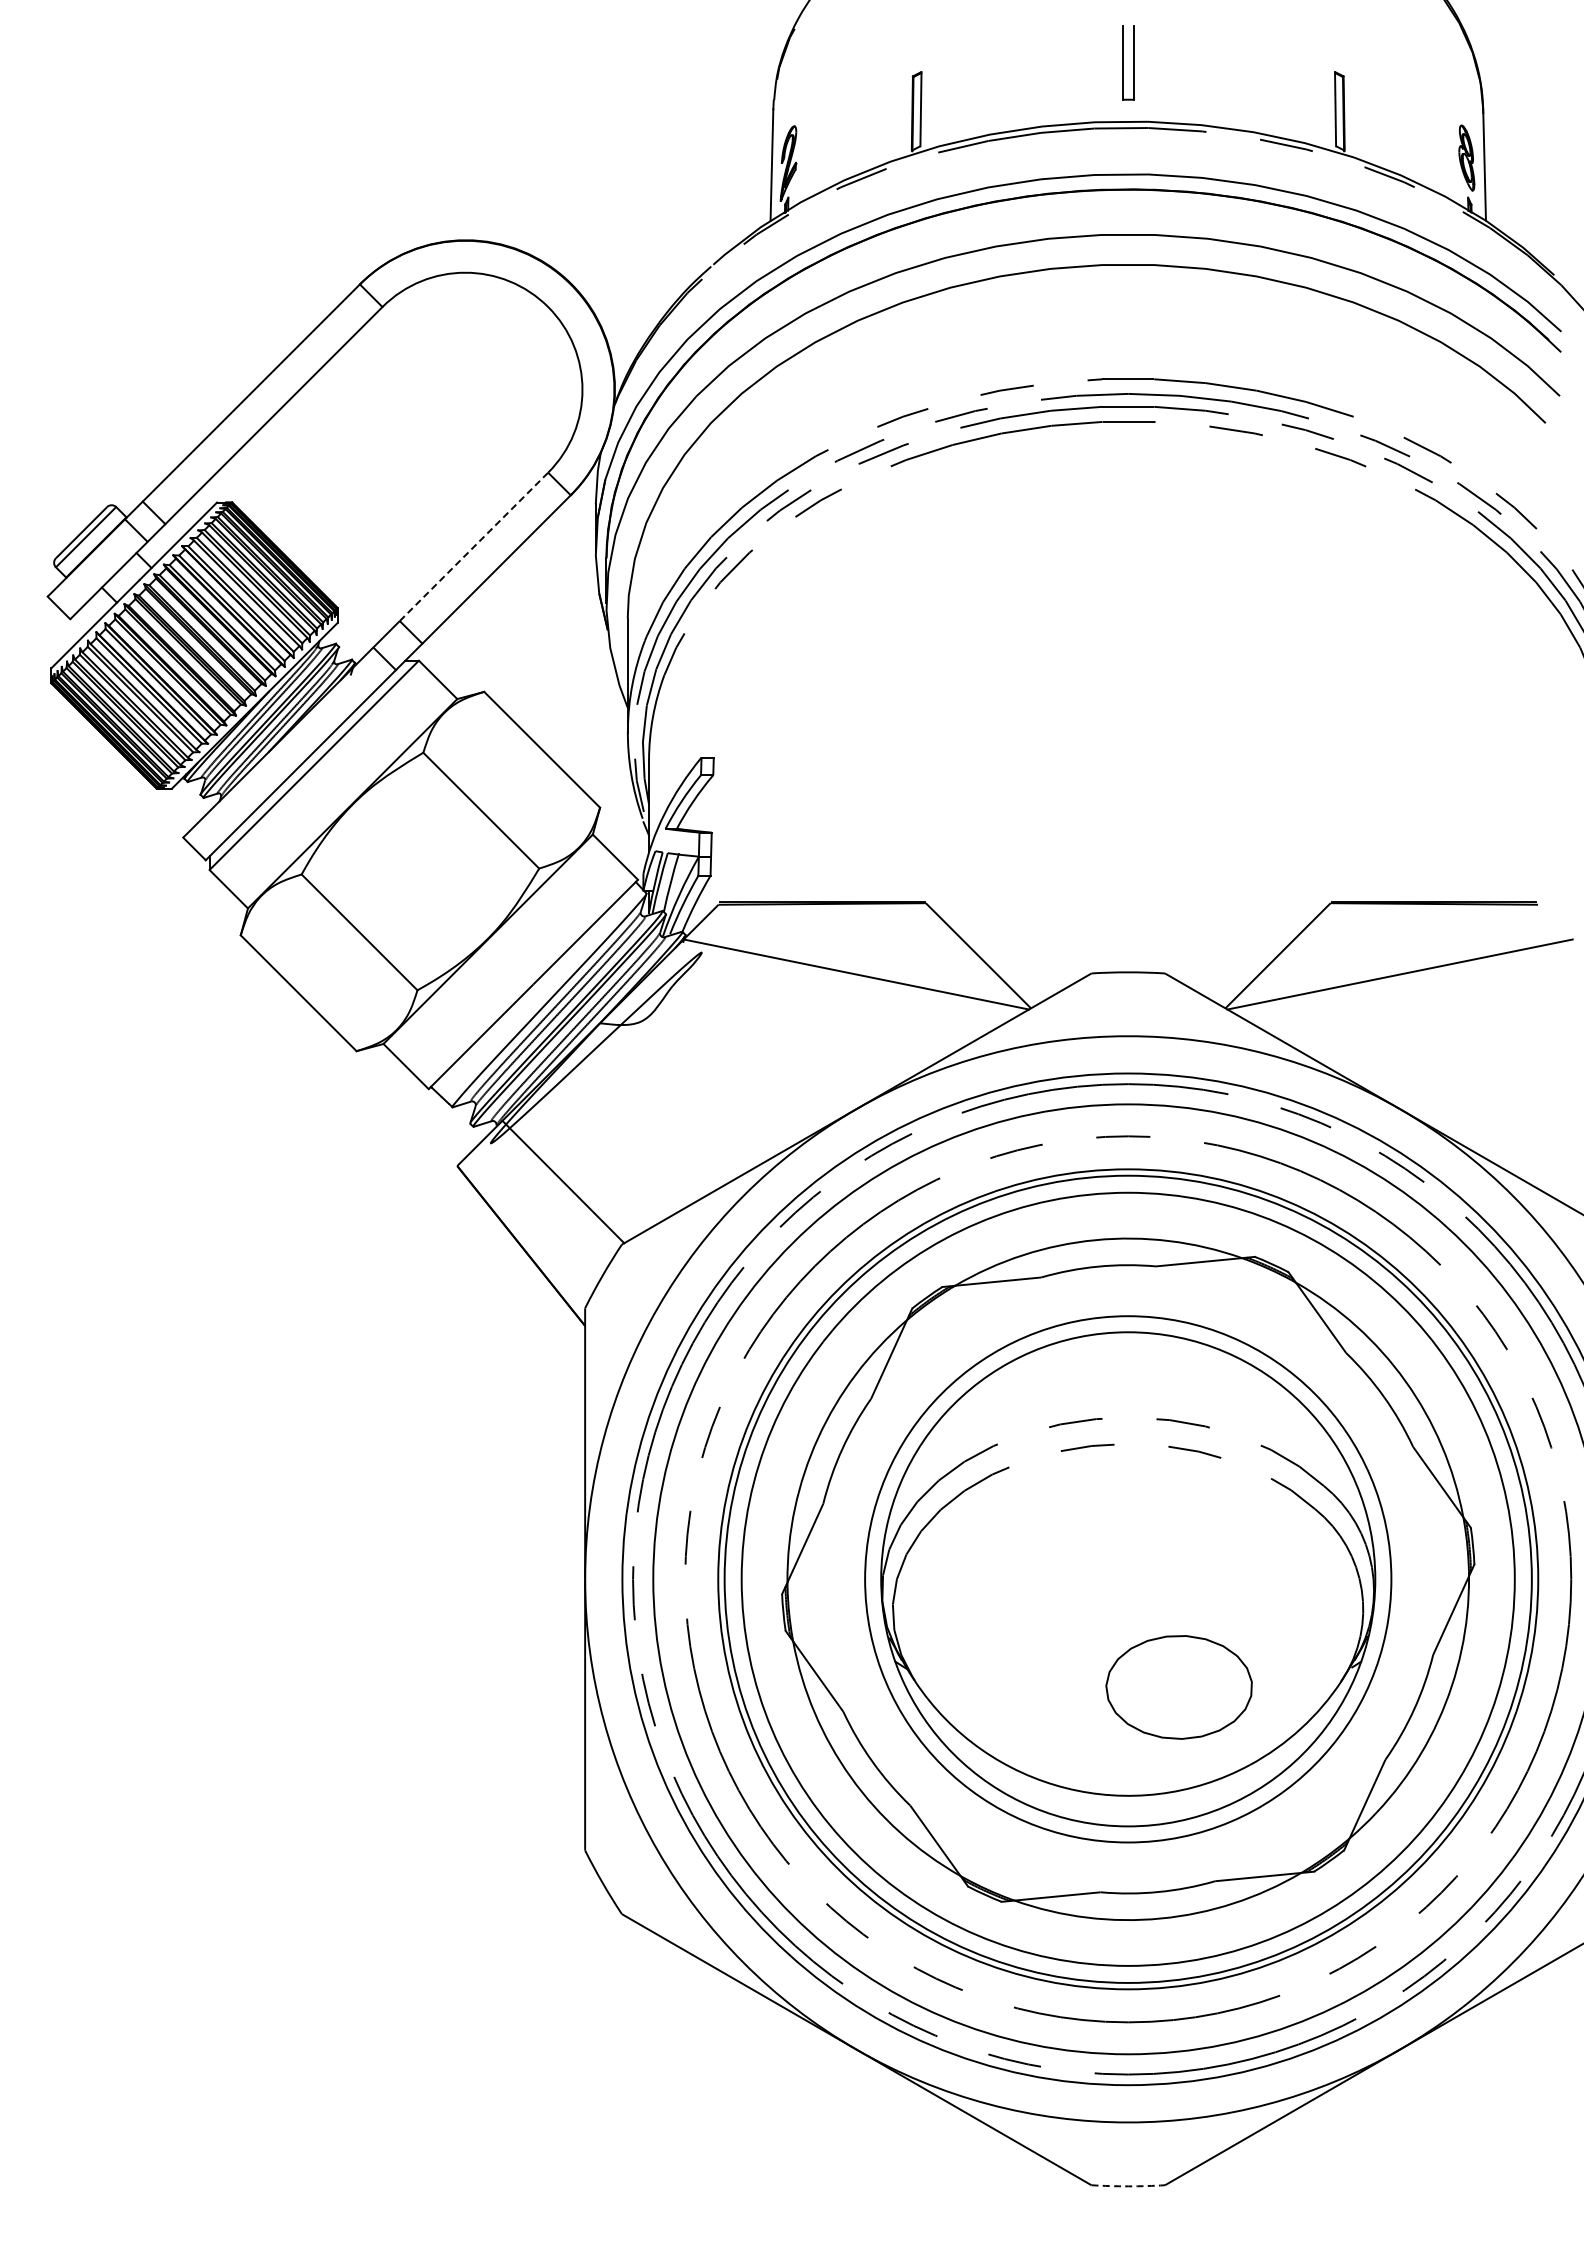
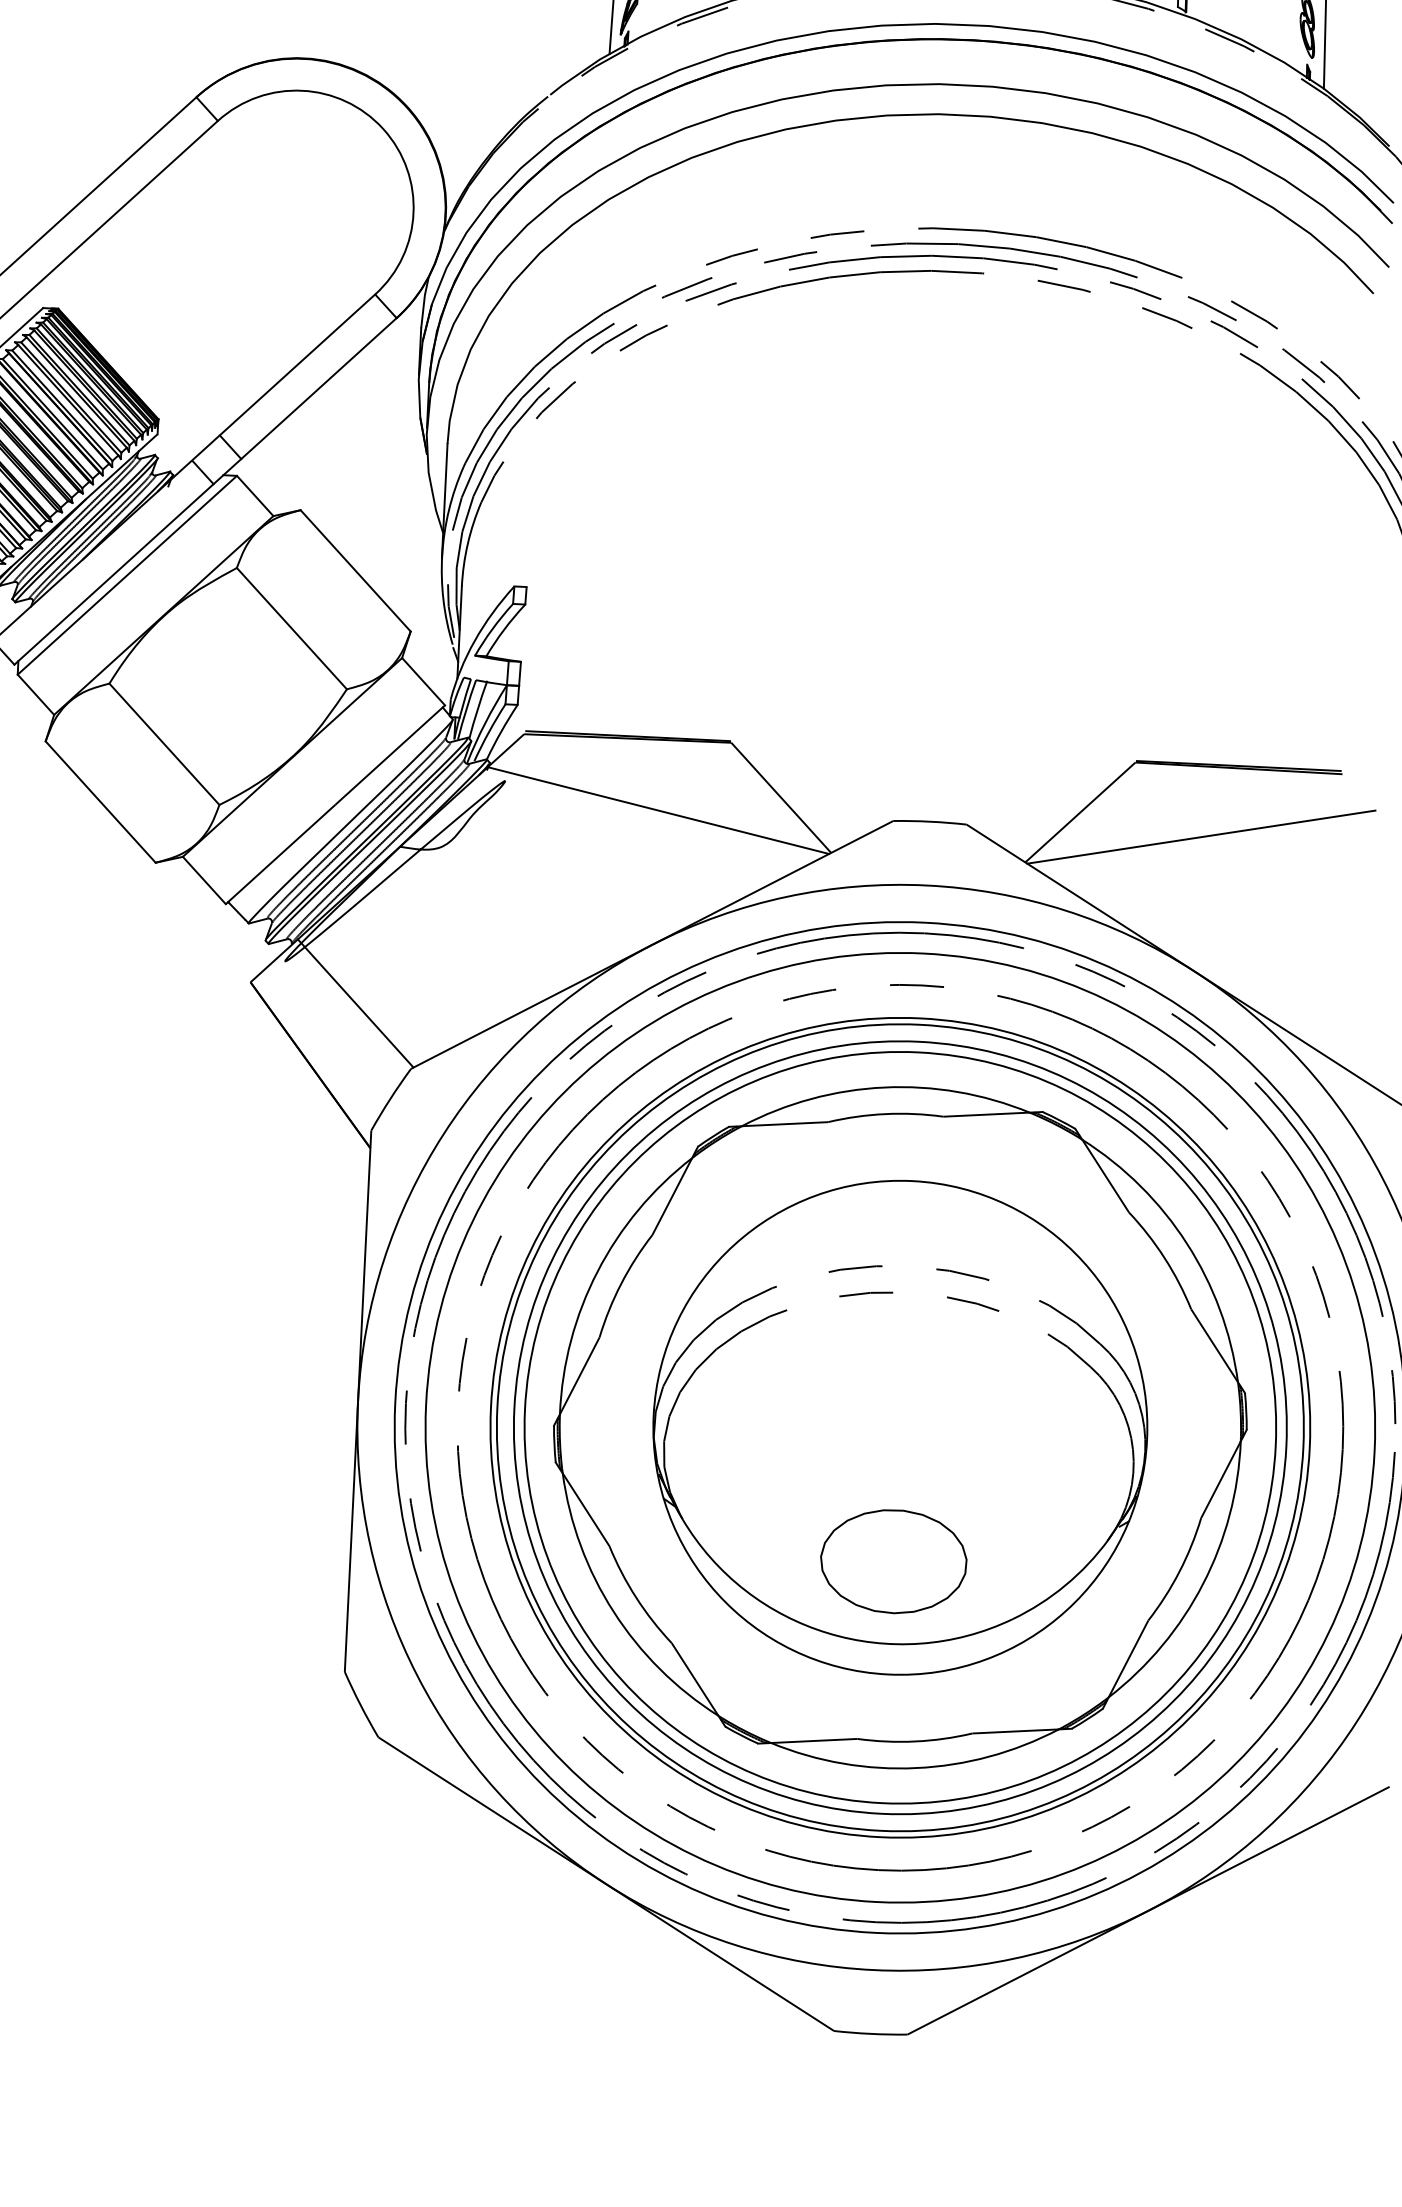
line: (473, 546) -> (297, 364), dashed -> solid
circle: (1128, 1579) -> (900, 1427), size x1.43
part: (1178, 1687) -> (893, 1561), moved
arc: (1128, 2186) -> (870, 2034), dashed -> solid

